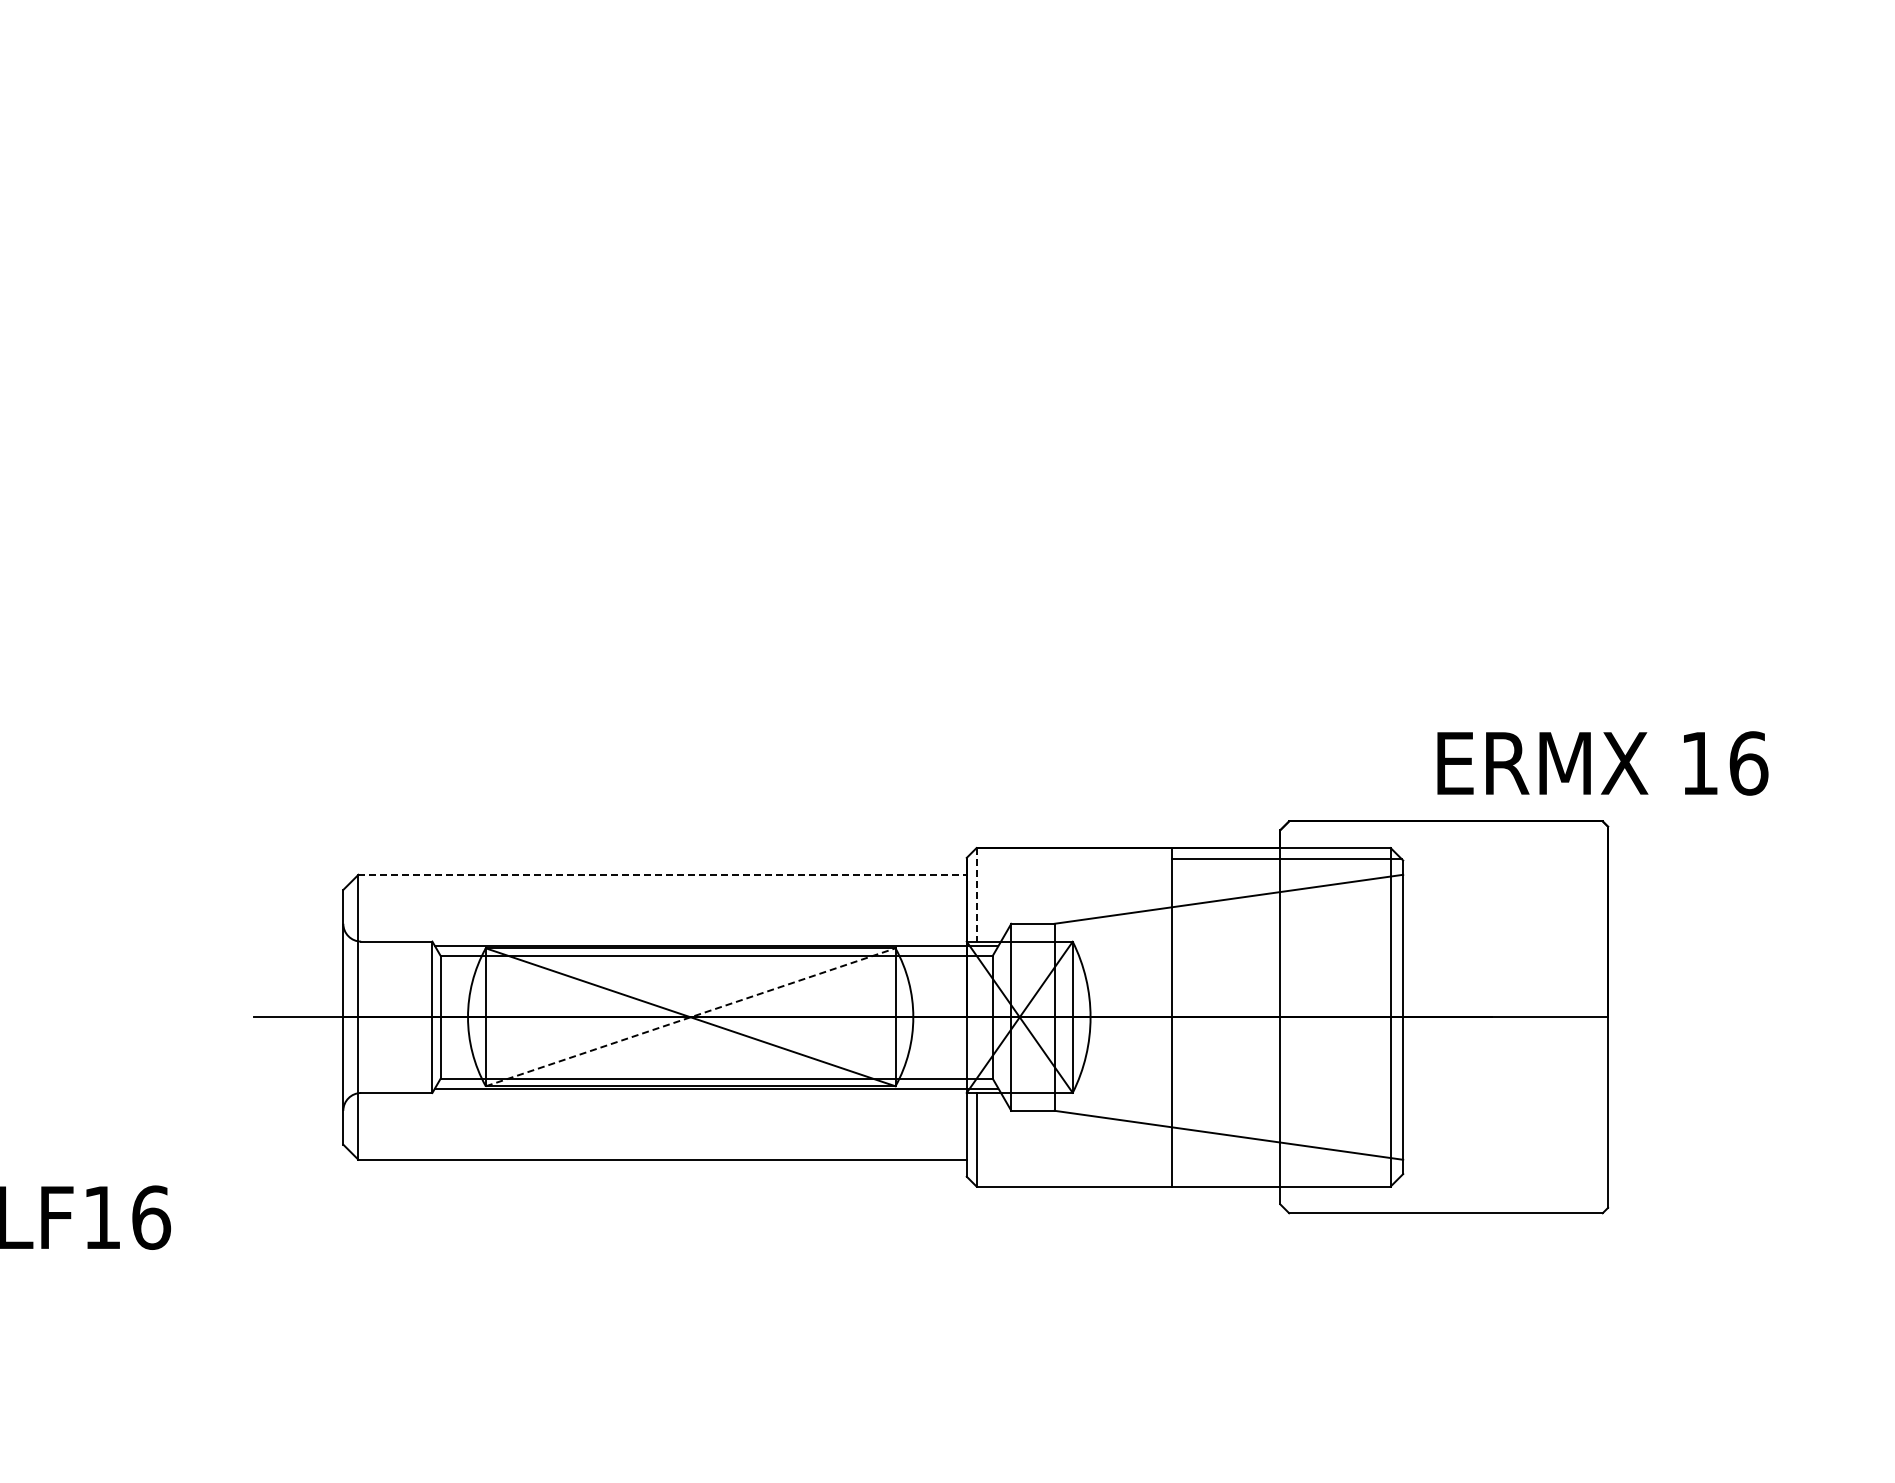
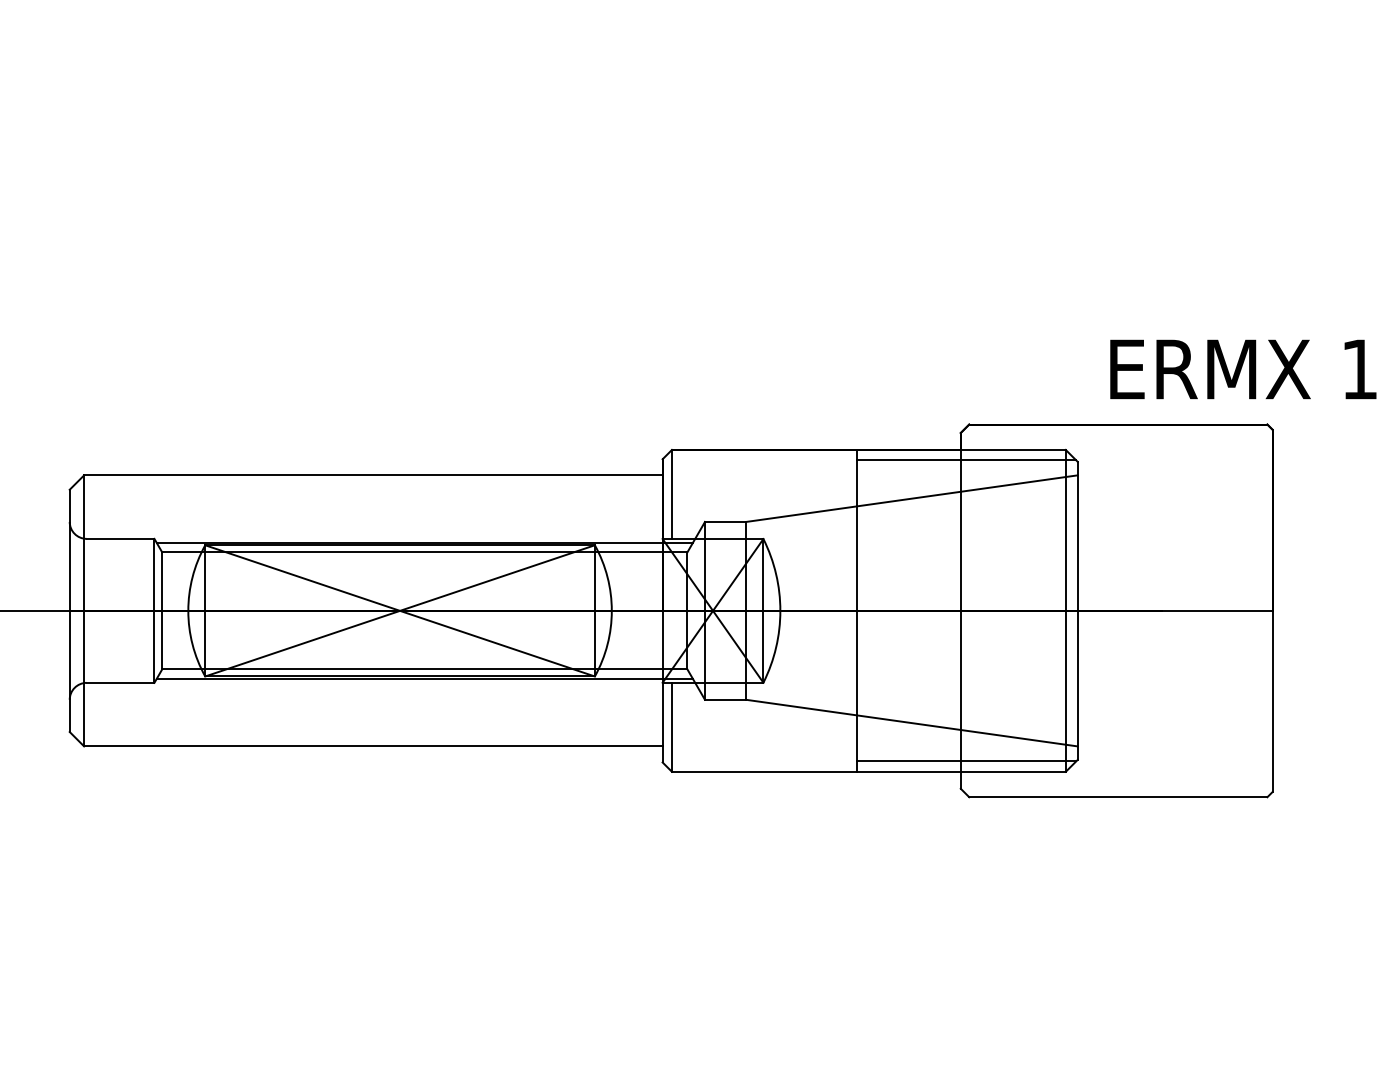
line: (663, 874) -> (374, 475), dashed -> solid
line: (976, 894) -> (671, 494), dashed -> solid
line: (691, 1017) -> (400, 611), dashed -> solid
line: (1286, 1175) -> (966, 761), added

